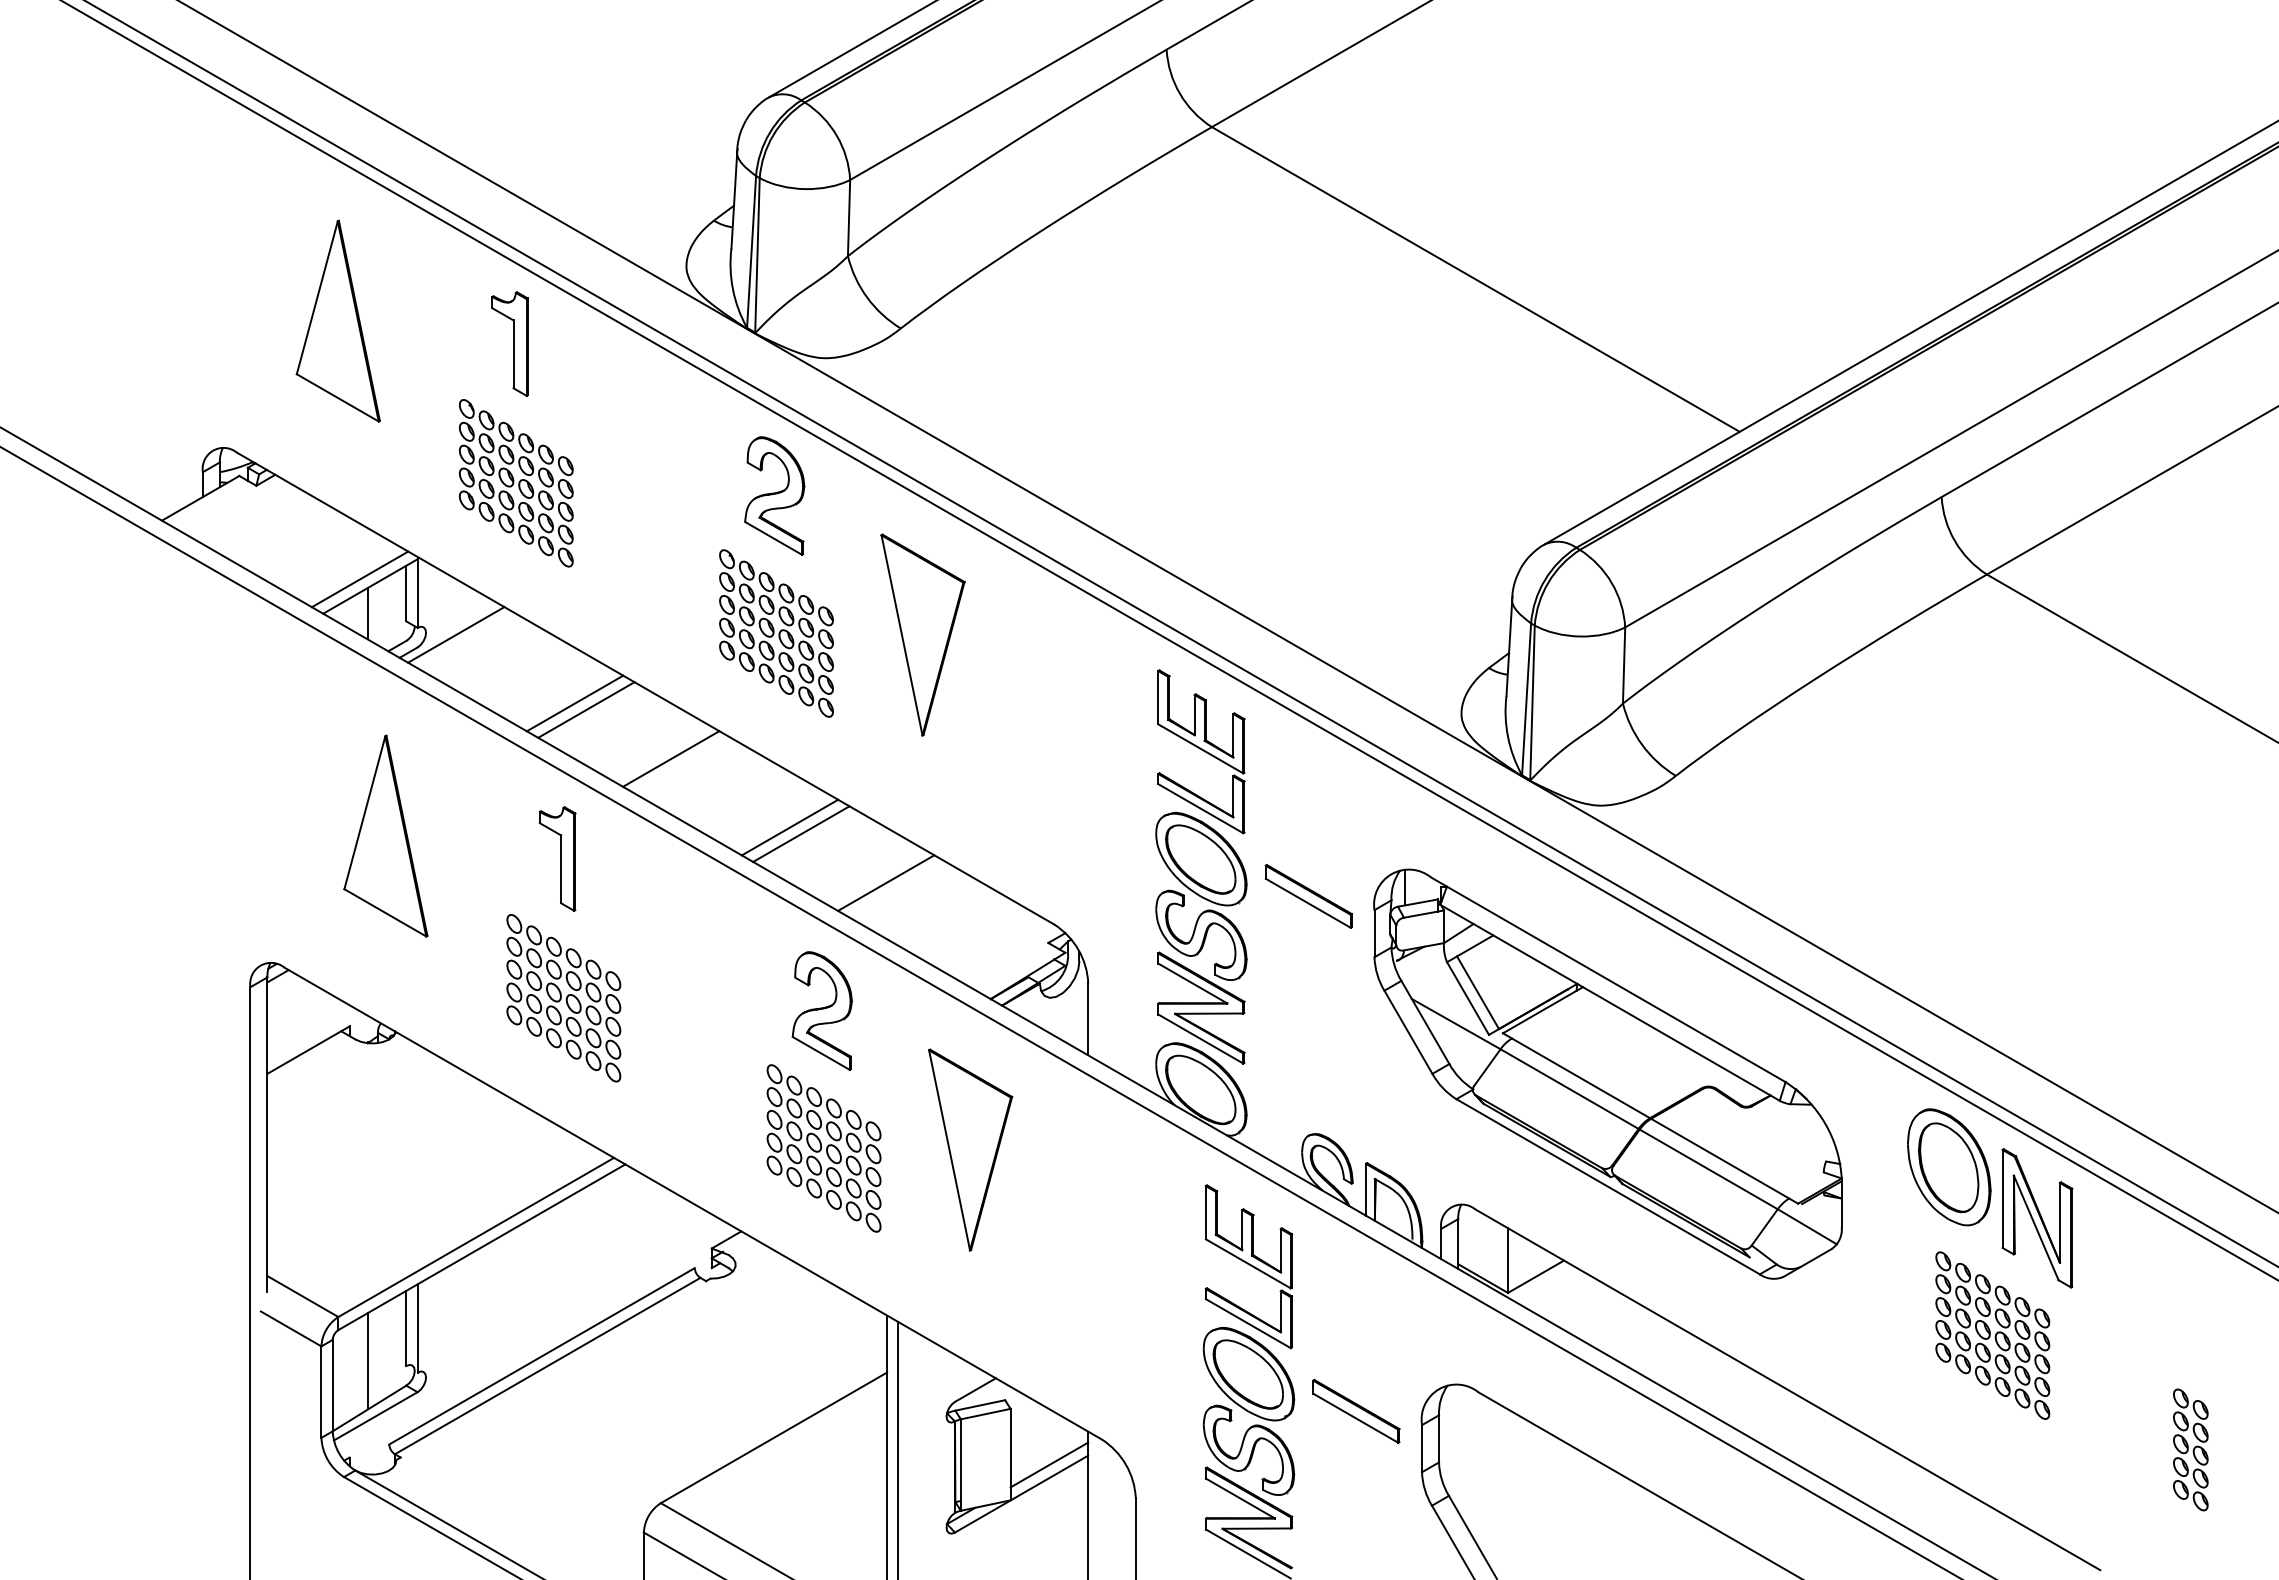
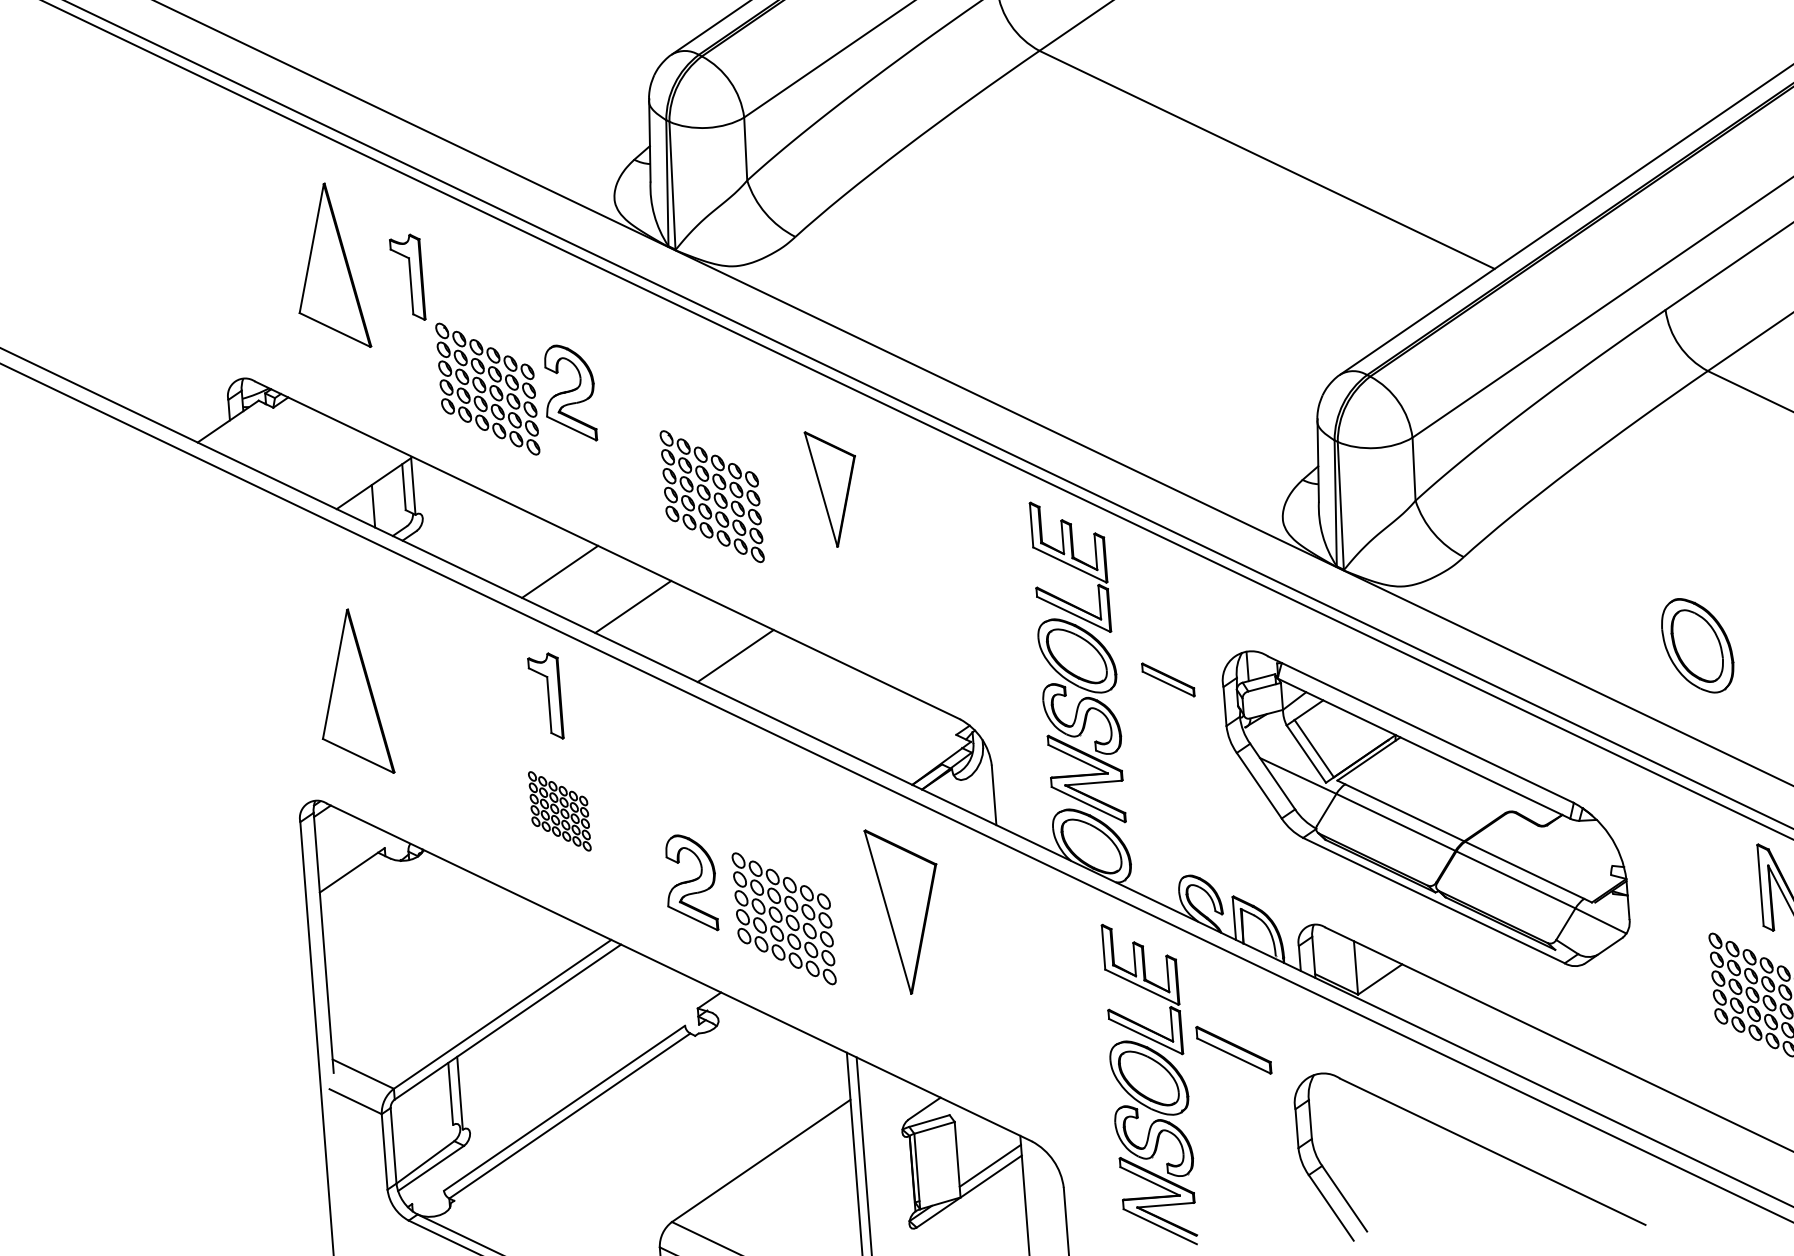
part: (509, 343) -> (407, 277), moved
part: (774, 495) -> (569, 392), moved
line: (359, 579) -> (364, 478), removed
line: (456, 634) -> (448, 517), removed
part: (922, 634) -> (832, 488), size x0.7
line: (574, 703) -> (549, 567), removed
line: (801, 833) -> (745, 660), removed
part: (385, 835) -> (353, 692), moved
line: (886, 882) -> (818, 695), removed
part: (1308, 896) -> (1168, 679), size x0.7
part: (563, 998) -> (559, 811), size x0.6
part: (821, 1010) -> (690, 882), moved
part: (1949, 1167) -> (1697, 645), moved
line: (367, 1360) -> (420, 1122), removed
part: (1356, 1410) -> (1233, 1049), moved

